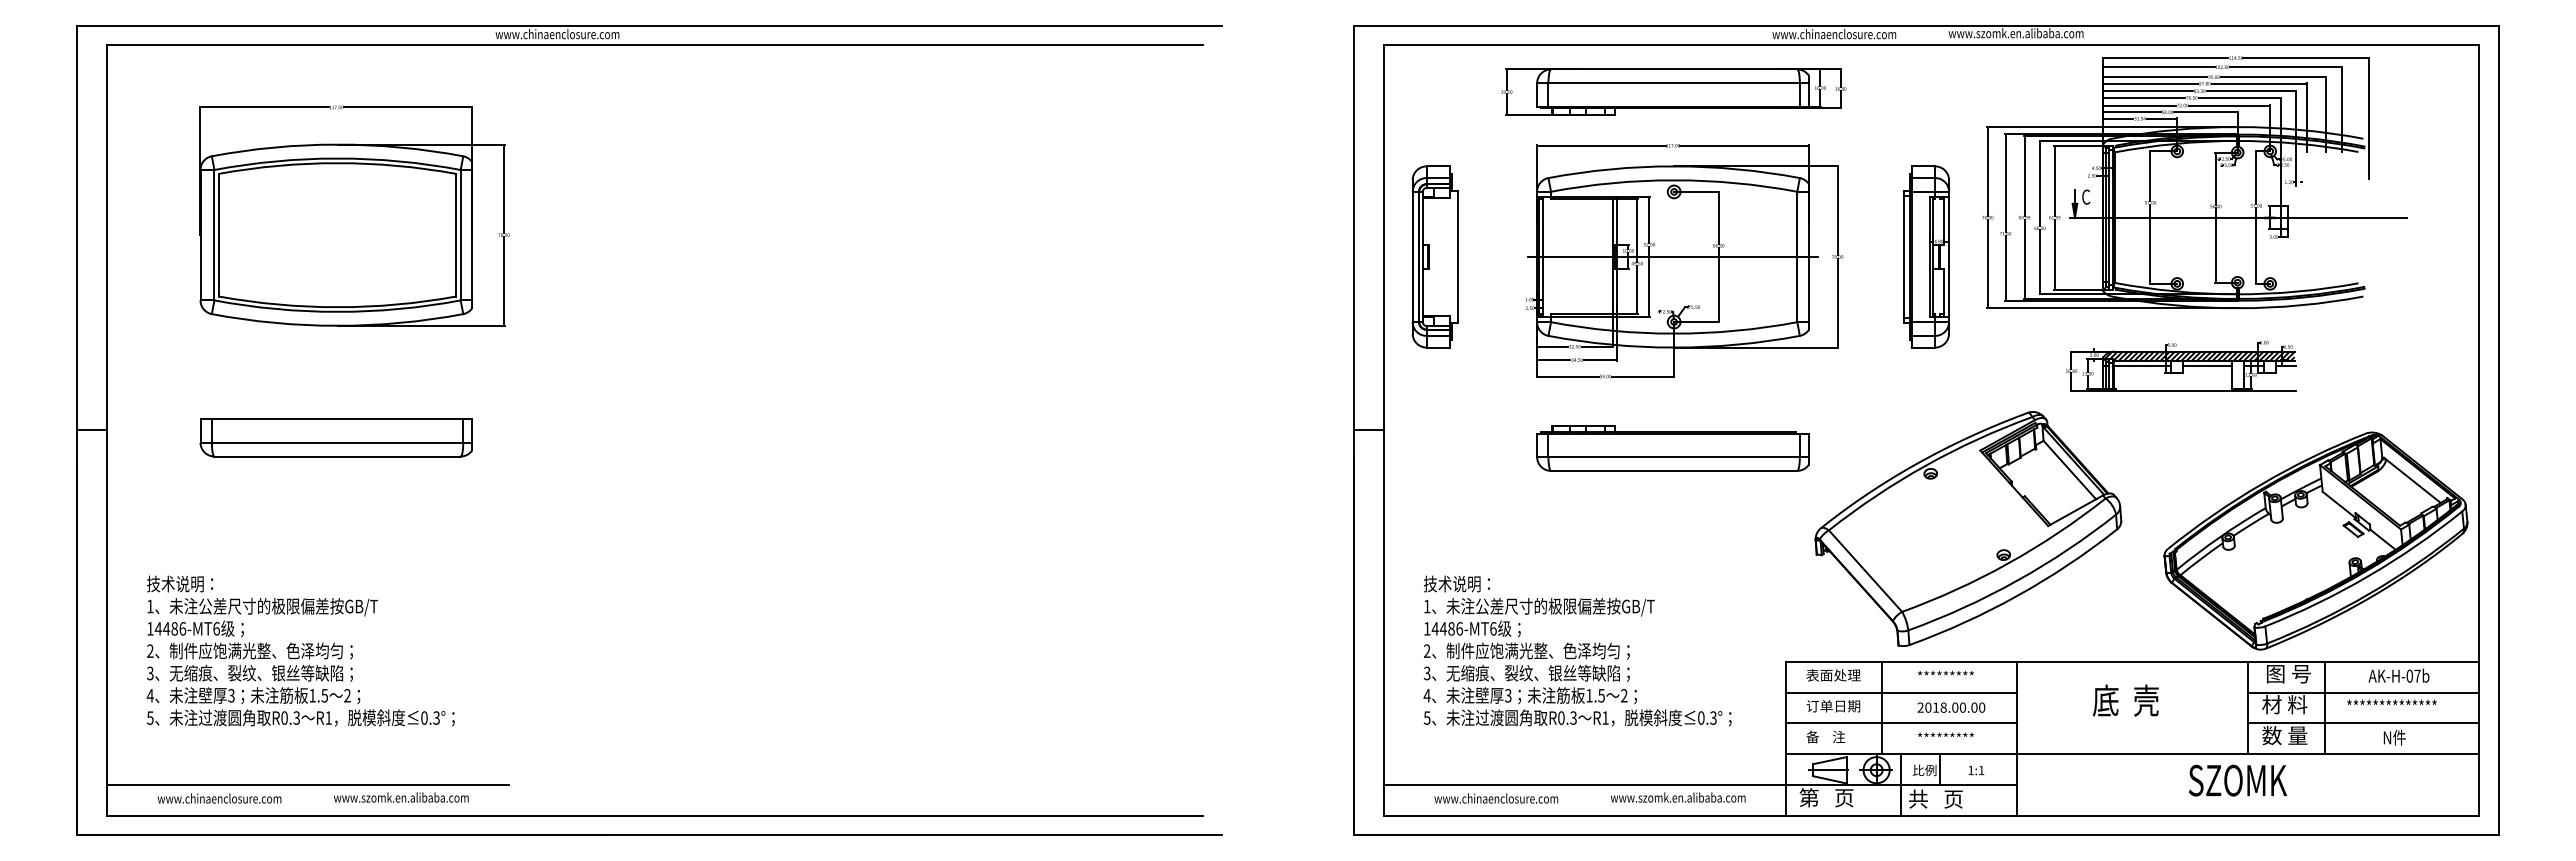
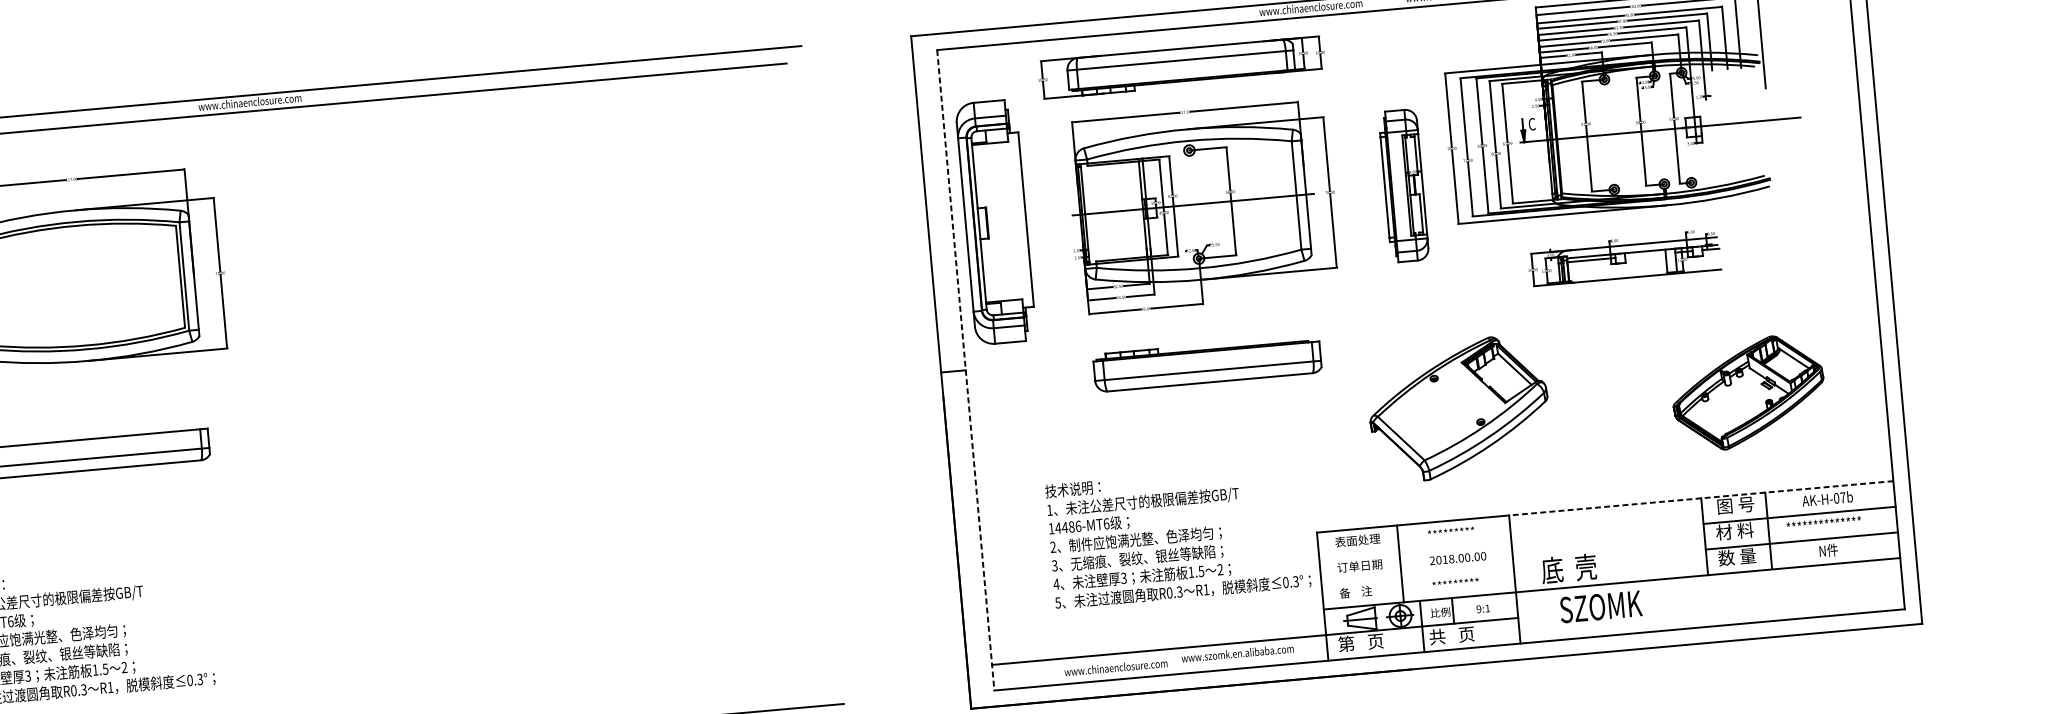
part: (1434, 256) -> (995, 221), size x1.6
hatch: (2199, 356) -> (1638, 248), removed
line: (2207, 365) -> (1645, 255), removed
line: (1383, 430) -> (965, 370), solid -> dashed
part: (1968, 528) -> (1458, 408), size x0.7
part: (2315, 540) -> (1748, 392), size x0.6
text: (1577, 650) -> (1178, 535), moved
line: (2247, 661) -> (1700, 498), solid -> dashed
line: (1900, 692) -> (1414, 549), removed
text: (2125, 700) -> (1568, 568), moved
line: (1900, 723) -> (1416, 575), removed
text: (1970, 770) -> (1478, 609), 1:1 -> 9:1
text: (2237, 780) -> (1600, 606), moved
text: (1496, 798) -> (1116, 667), moved

